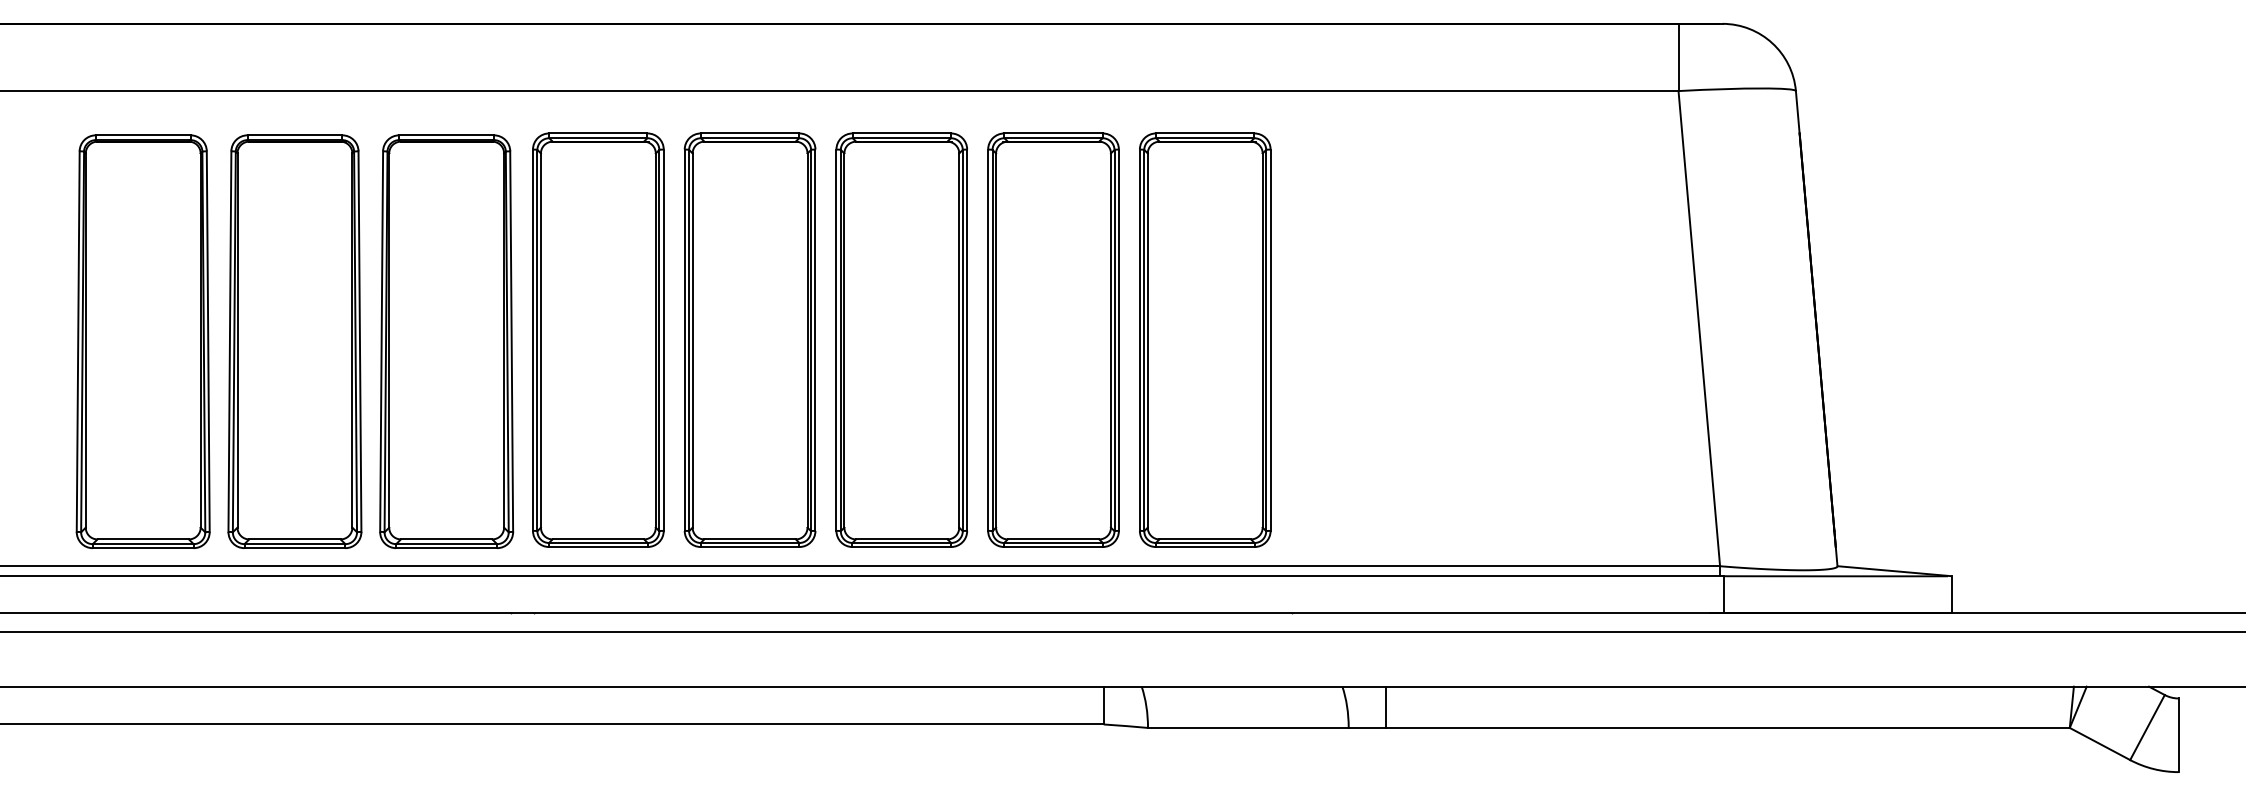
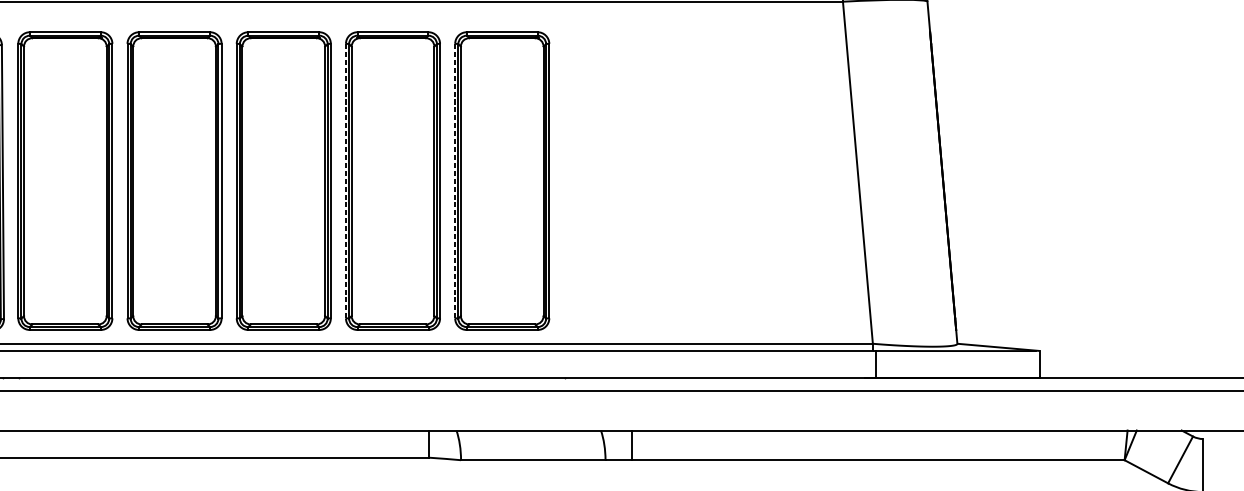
line: (988, 340) -> (346, 181), solid -> dashed
line: (1139, 340) -> (454, 181), solid -> dashed

